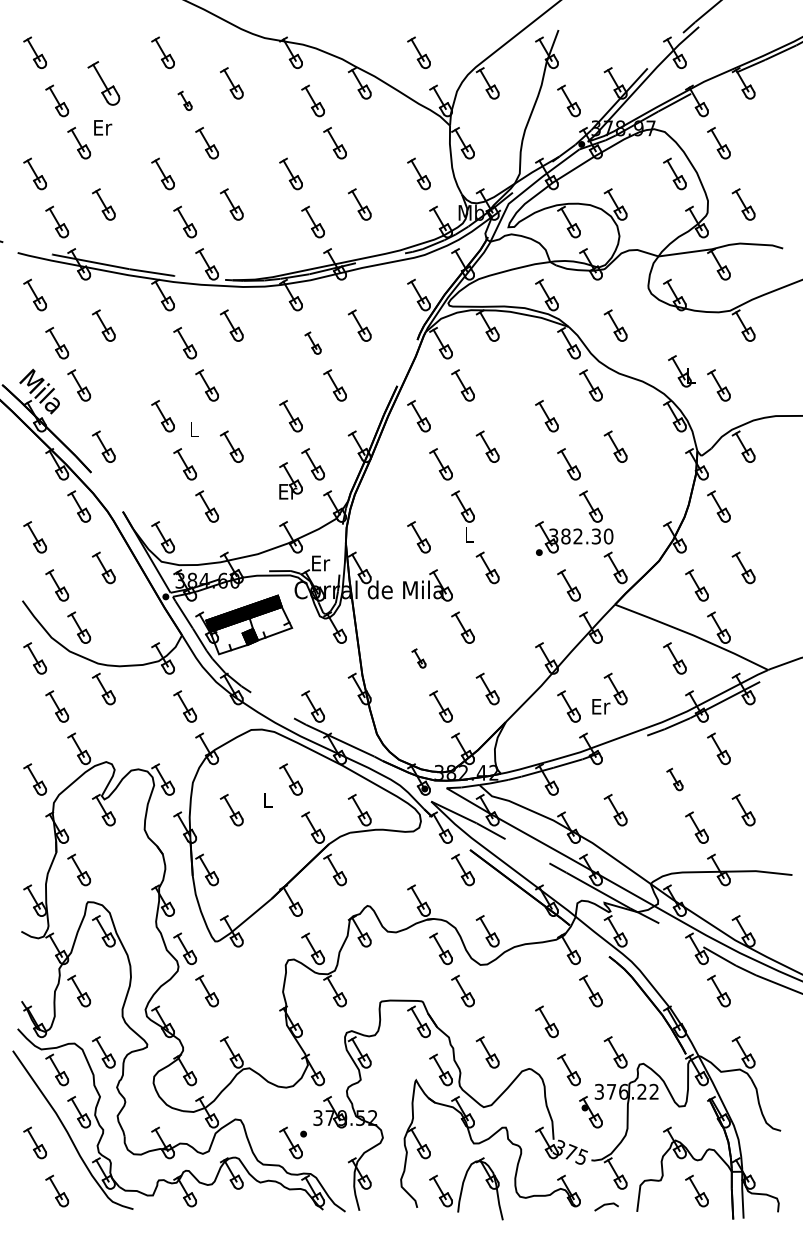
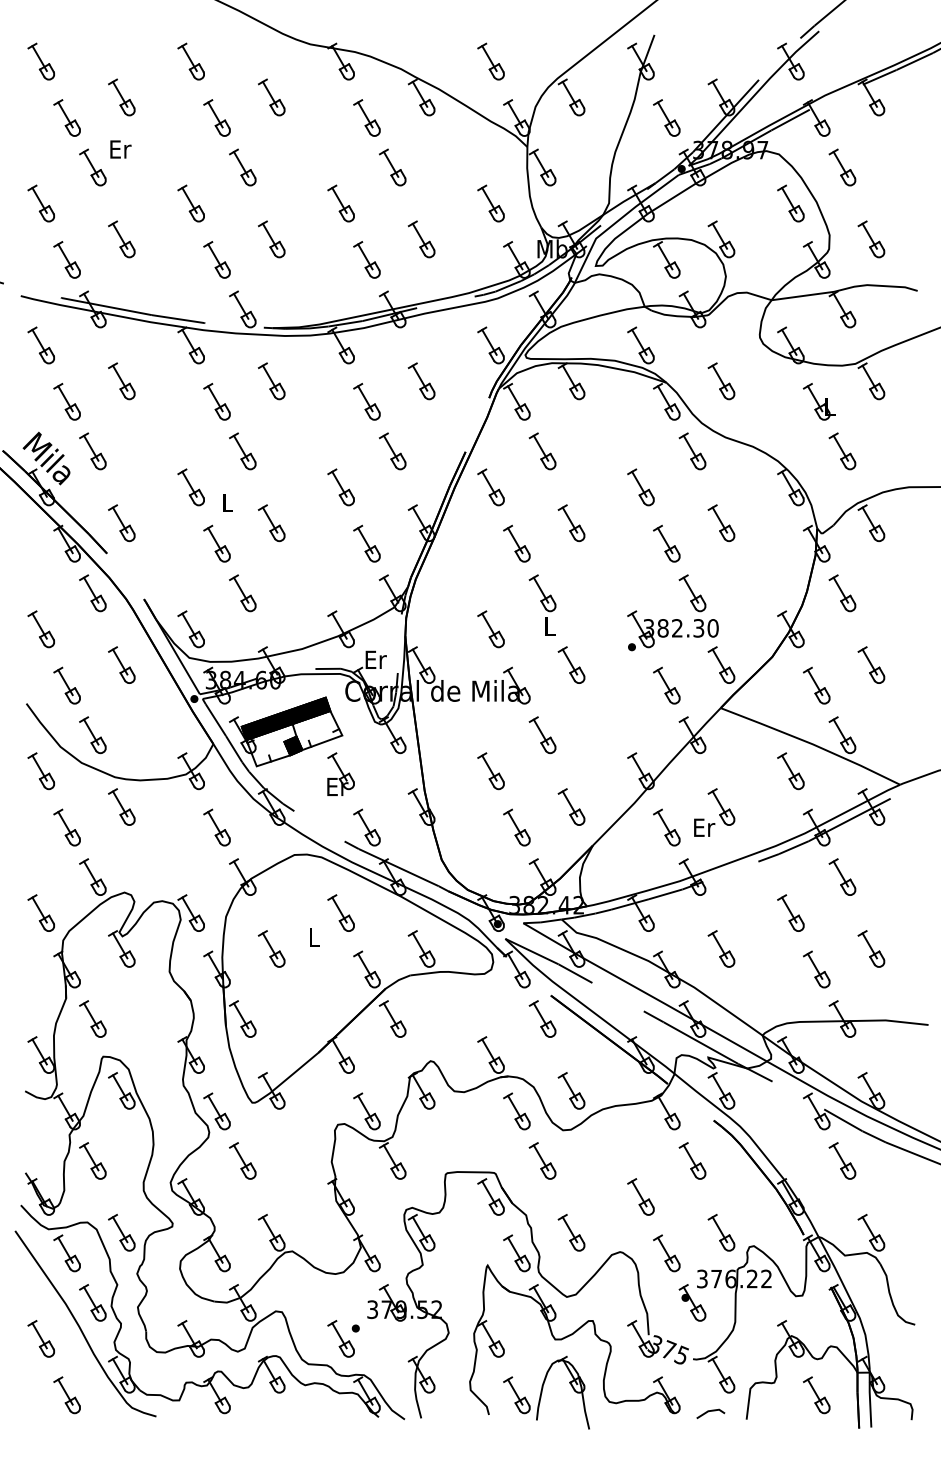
part: (103, 83) -> (121, 97), size x0.71
part: (184, 100) -> (216, 117), size x1.67
part: (312, 342) -> (366, 401), size x1.43
part: (681, 371) -> (818, 401), moved
part: (290, 480) -> (340, 773), moved
part: (418, 658) -> (490, 771), size x1.67
part: (674, 779) -> (790, 912), size x1.43

